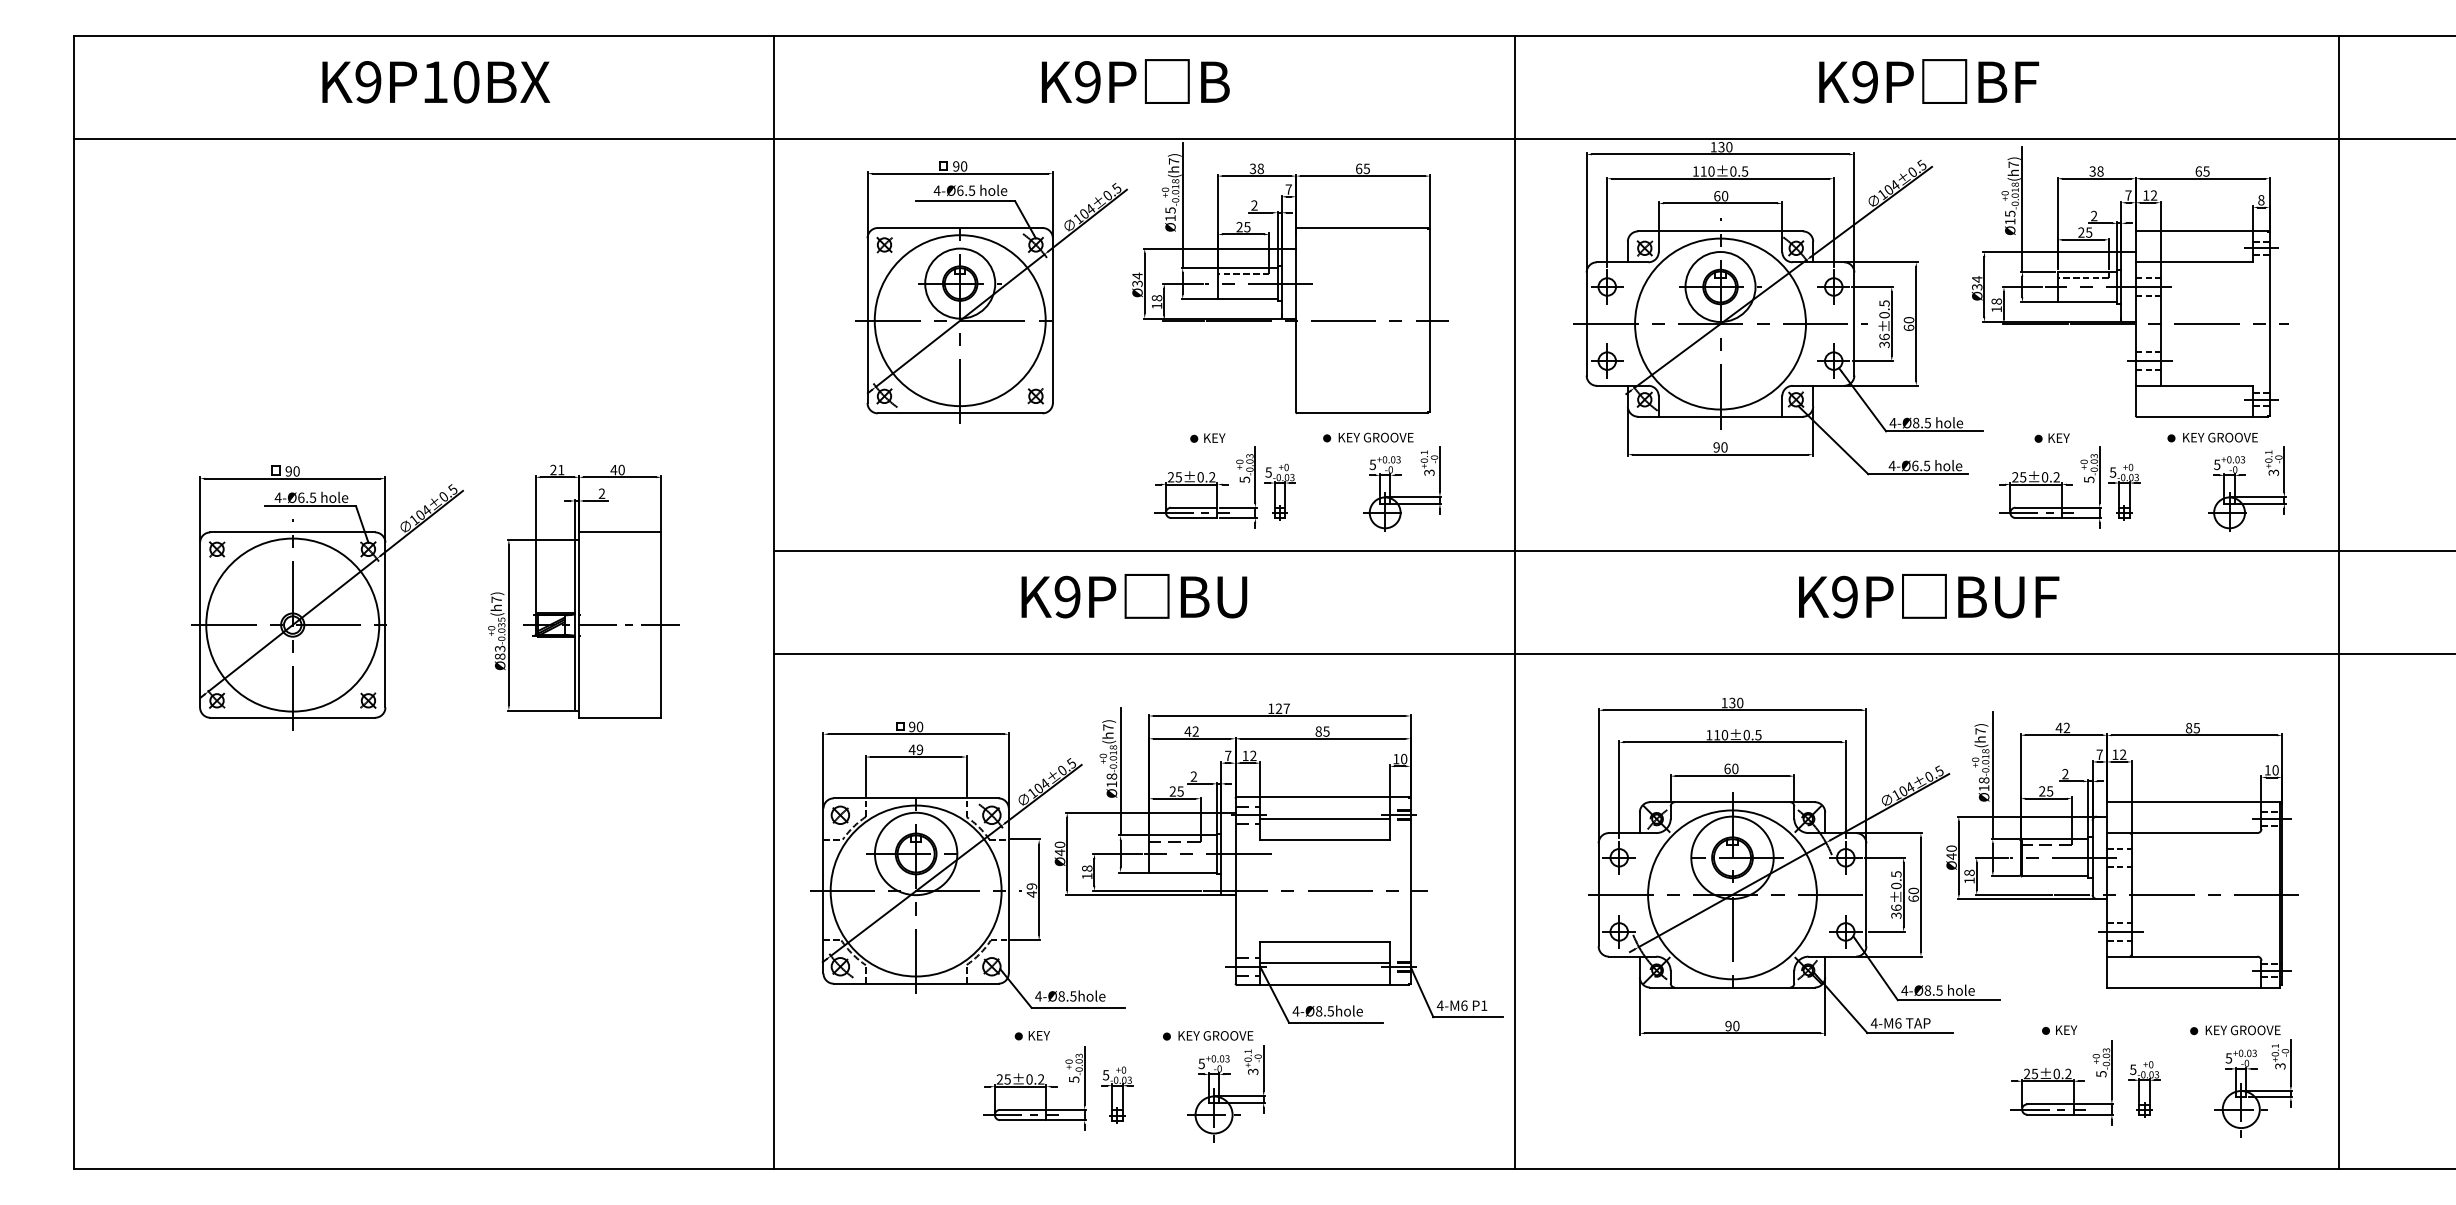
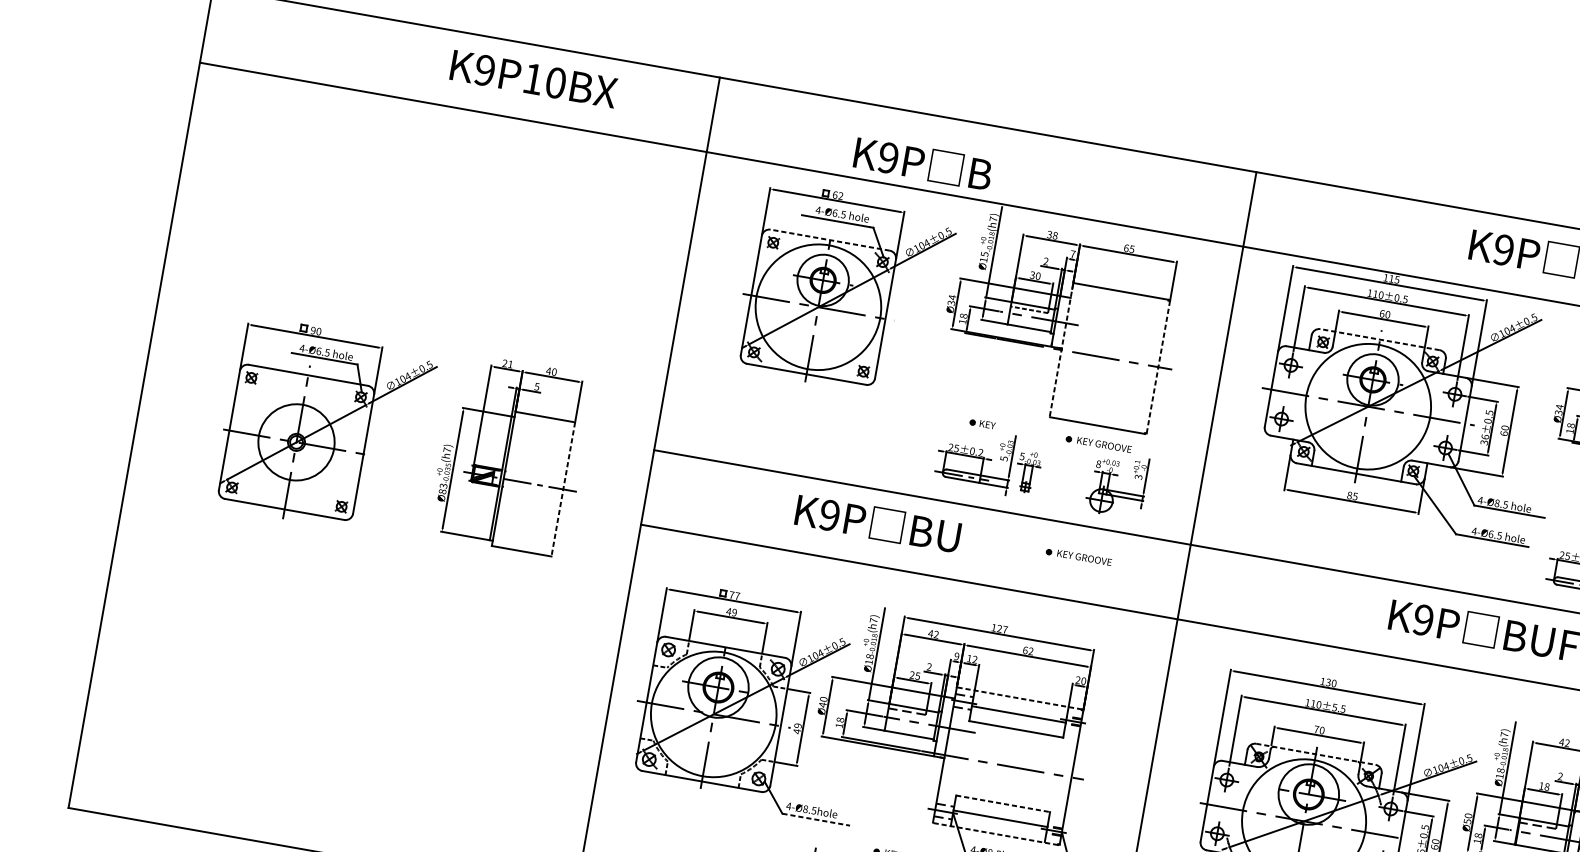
text: (1135, 81) -> (923, 163), moved
text: (436, 82) -> (534, 79), moved
text: (1725, 147) -> (1394, 279), 130 -> 115
text: (960, 166) -> (838, 195), 90 -> 62
text: (1243, 227) -> (1035, 275), 25 -> 30
line: (959, 228) -> (829, 240), solid -> dashed
line: (1720, 231) -> (1380, 339), solid -> dashed
line: (1296, 320) -> (1061, 350), solid -> dashed
line: (1429, 320) -> (1158, 367), solid -> dashed
text: (1720, 447) -> (1352, 496), 90 -> 85
text: (1372, 464) -> (1098, 463), 5 -> 8
text: (601, 493) -> (536, 386), 2 -> 5
part: (1368, 593) -> (1079, 556), added
text: (1134, 596) -> (878, 523), moved
circle: (292, 624) -> (296, 441), size x0.6
line: (661, 625) -> (563, 489), solid -> dashed
text: (916, 726) -> (734, 595), 90 -> 77
text: (1322, 731) -> (1028, 650), 85 -> 62
text: (1746, 734) -> (1334, 707), ±0.5 -> ±5.5
text: (1228, 755) -> (957, 656), 7 -> 9
text: (1396, 758) -> (1078, 679), 10 -> 20
text: (1727, 768) -> (1316, 729), 60 -> 70
text: (2046, 791) -> (1544, 786), 25 -> 18
line: (1322, 797) -> (1019, 698), solid -> dashed
line: (1733, 802) -> (1316, 754), solid -> dashed
text: (1951, 856) -> (1467, 821), Ø40 -> Ø50
line: (1325, 942) -> (1003, 803), solid -> dashed
line: (1322, 984) -> (995, 833), solid -> dashed
line: (1078, 1007) -> (816, 819), solid -> dashed
part: (1031, 1035) -> (778, 833), removed

